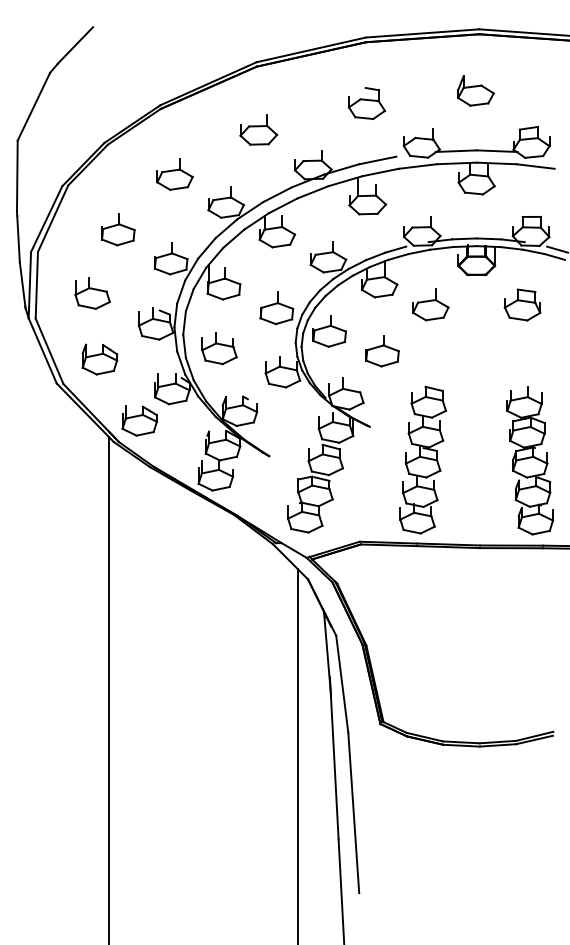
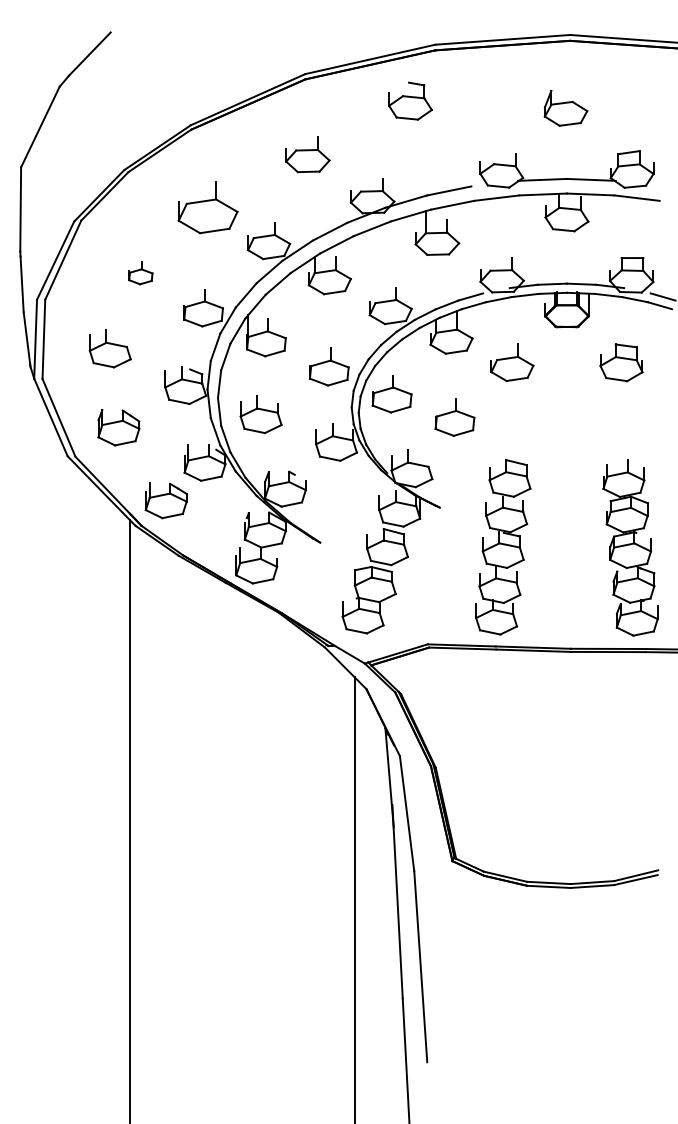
part: (366, 102) -> (410, 100), moved
part: (175, 174) -> (208, 207), size x1.4
part: (118, 229) -> (140, 272), size x0.6

